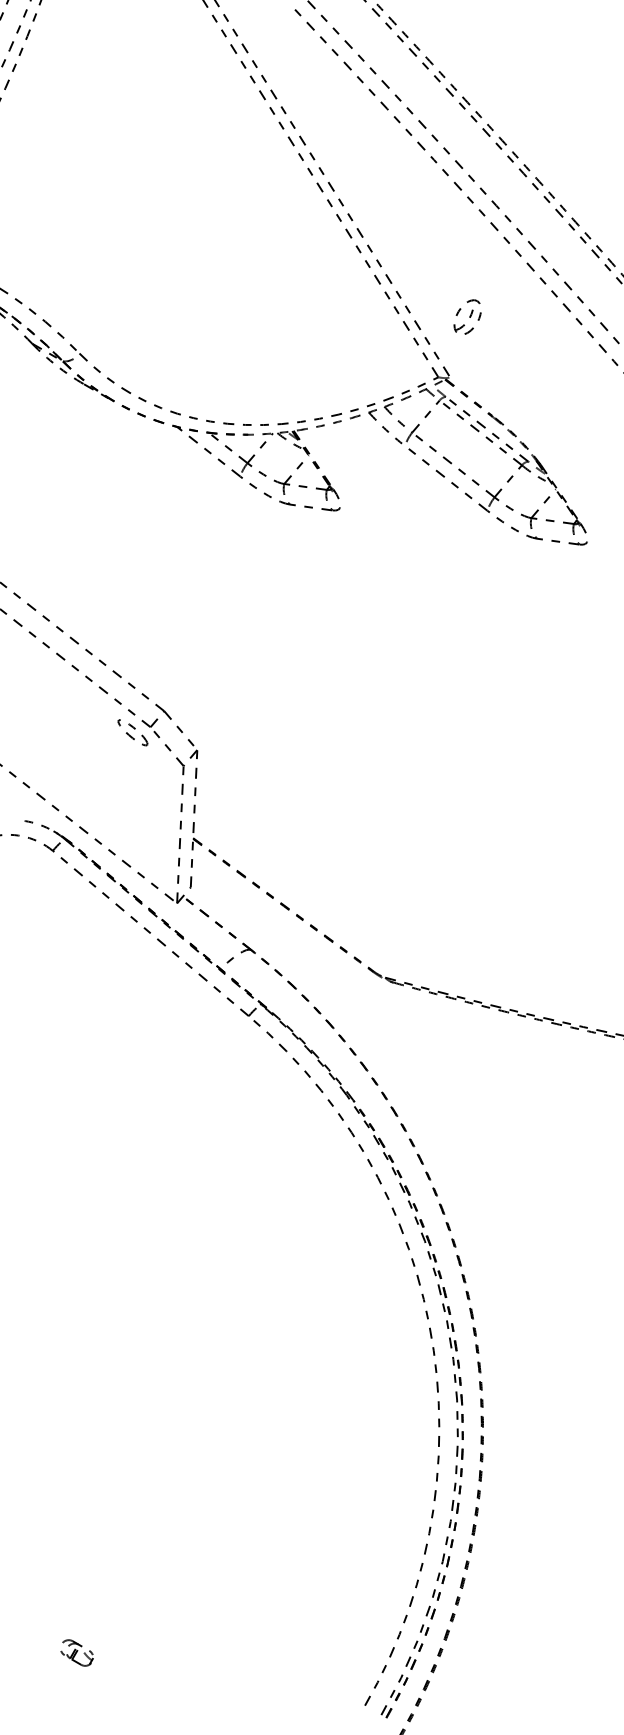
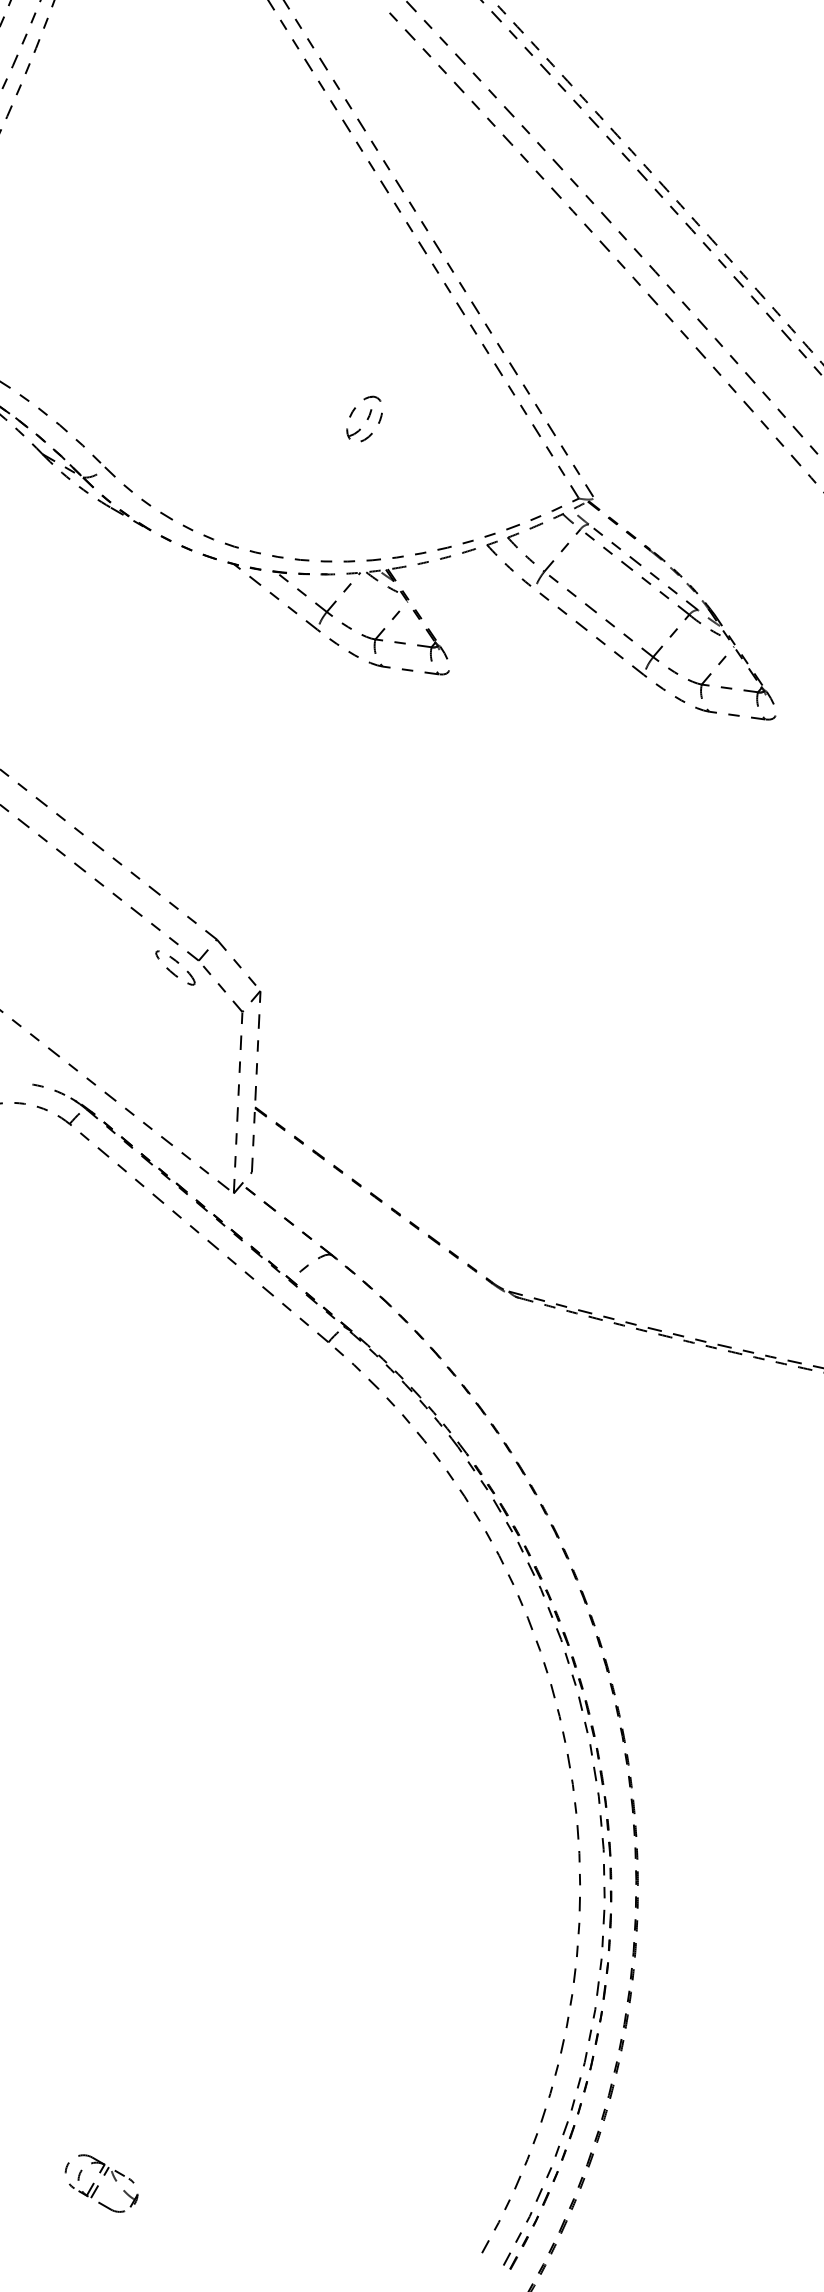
part: (467, 316) -> (364, 418), moved
part: (76, 1652) -> (101, 2183), size x1.67

